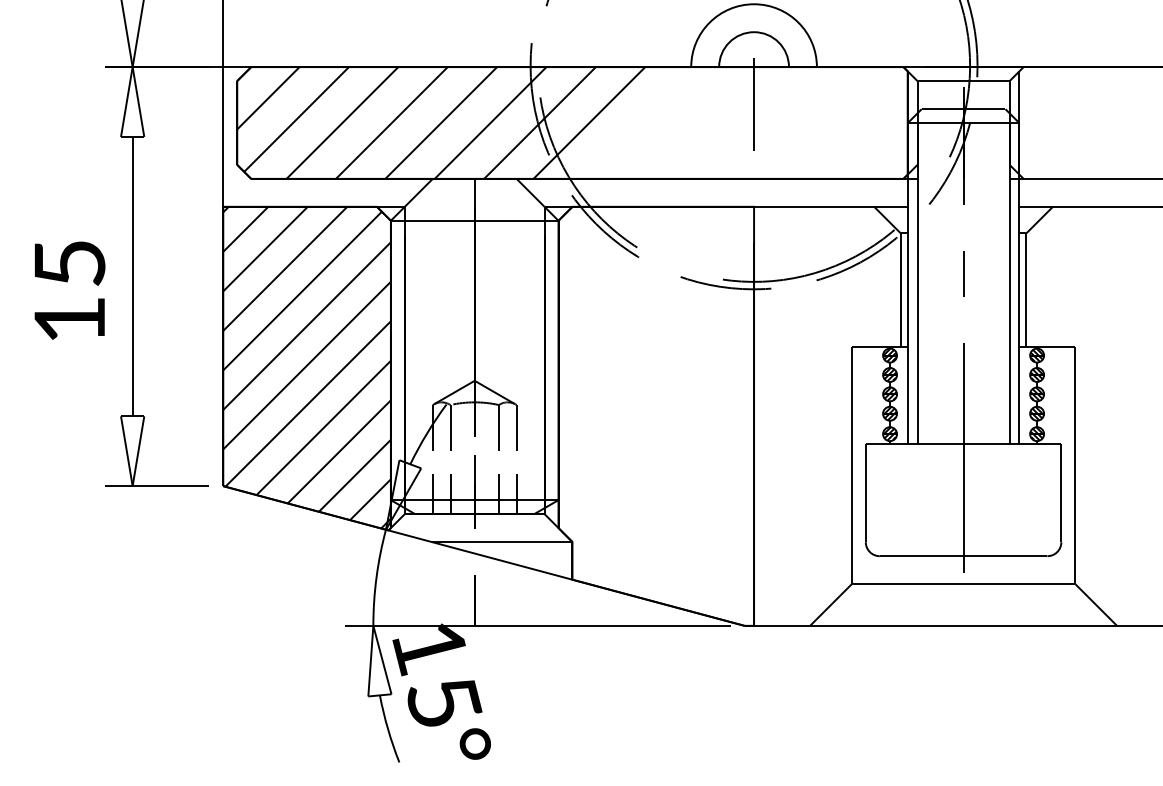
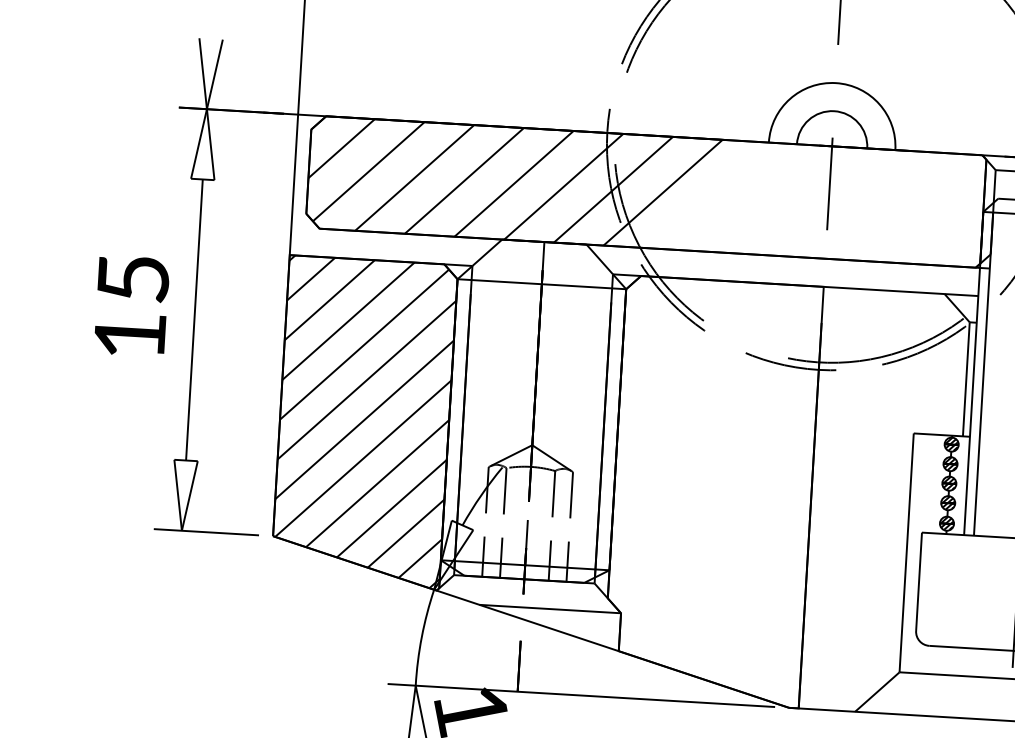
text: (69, 290) -> (131, 306), moved

